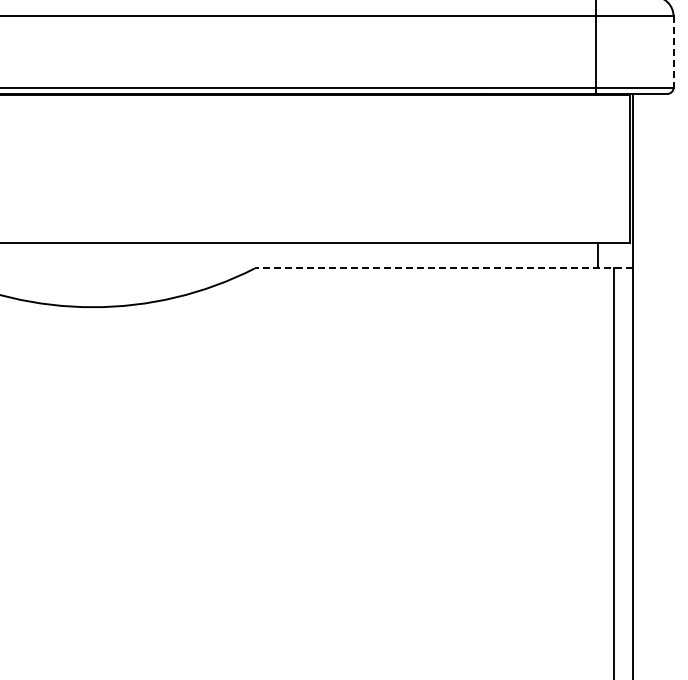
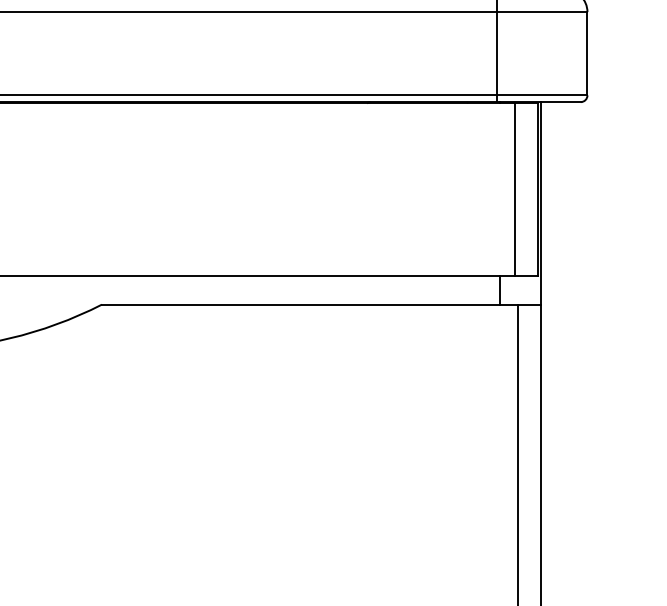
line: (673, 52) -> (587, 54), dashed -> solid
line: (611, 168) -> (515, 188), added
line: (443, 268) -> (320, 304), dashed -> solid

